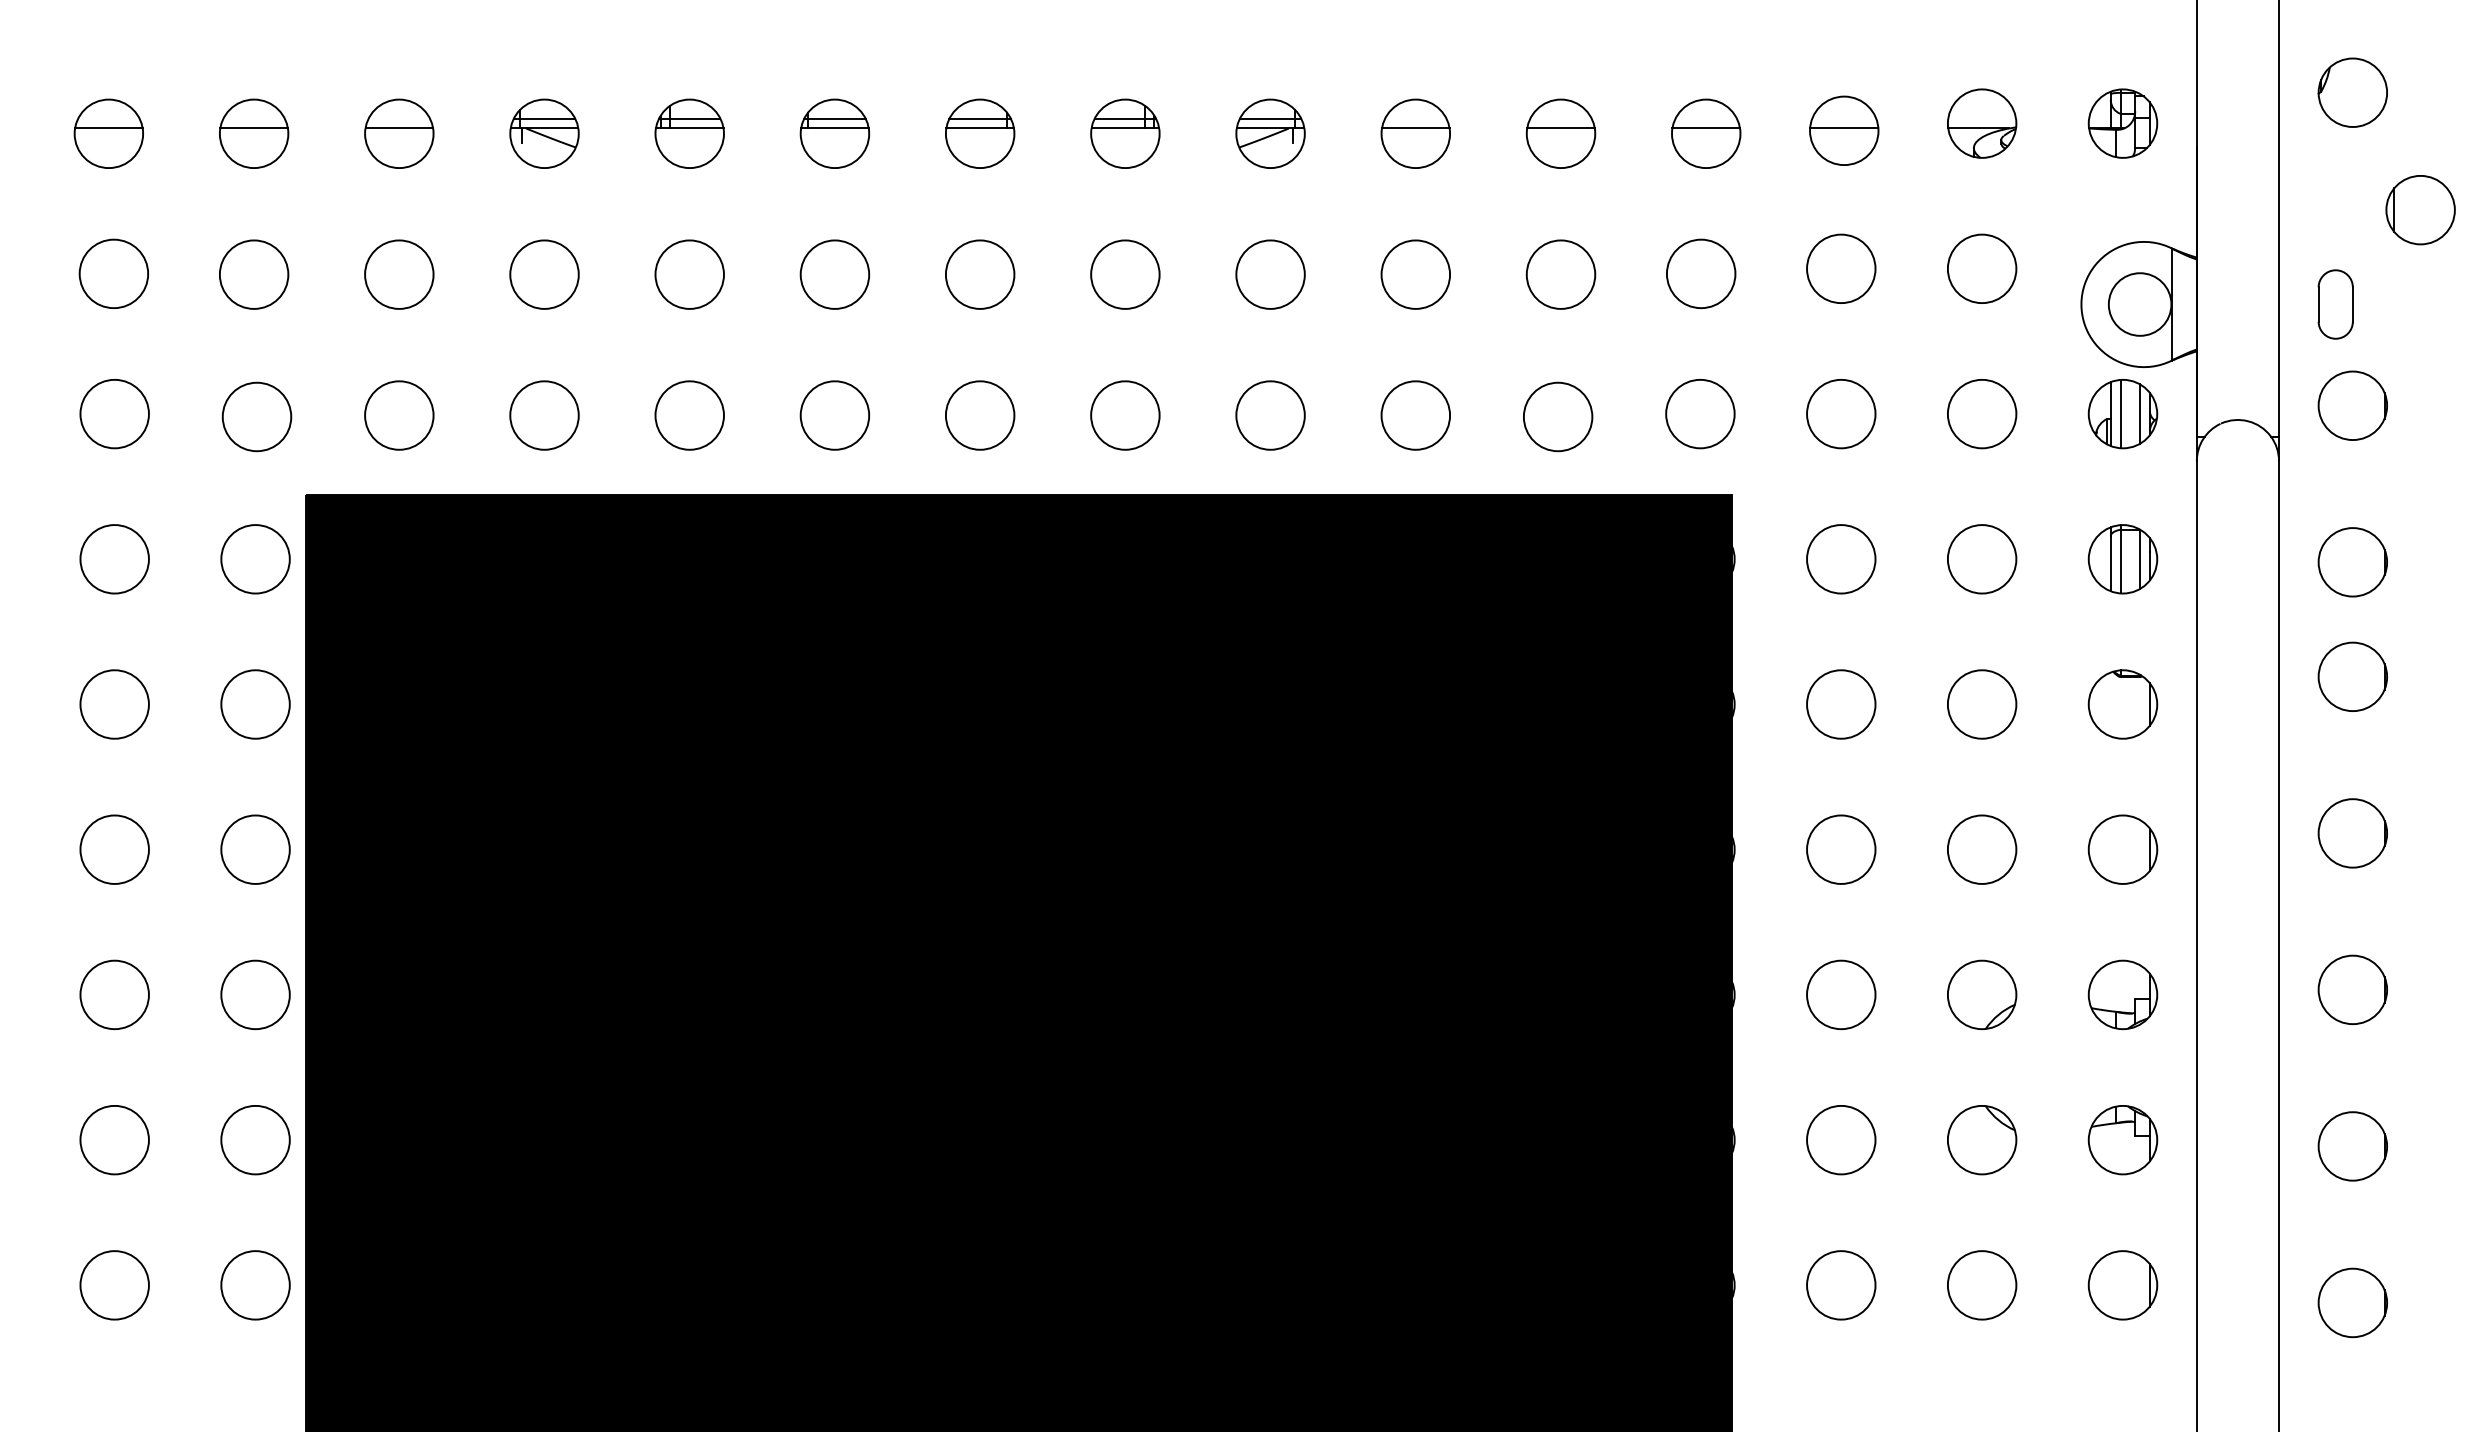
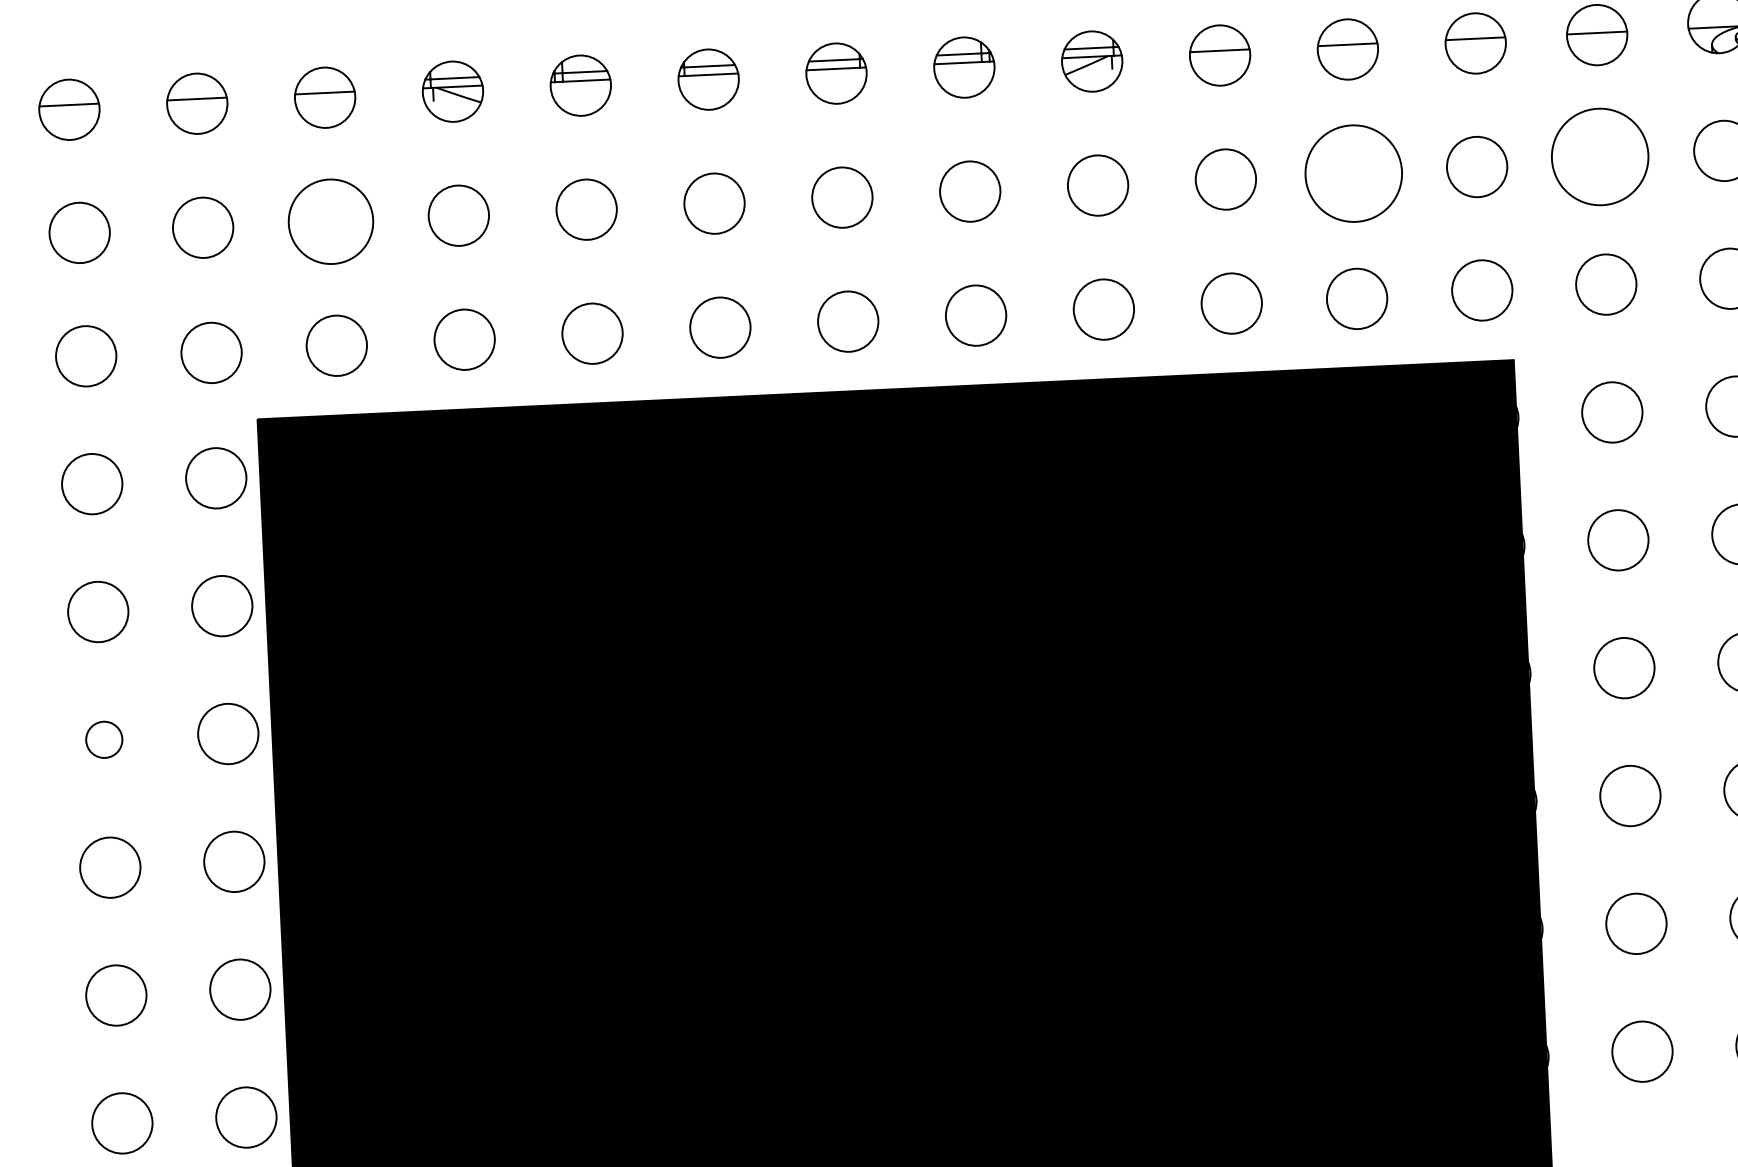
circle: (1841, 268) -> (1600, 156), size x1.6
circle: (399, 274) -> (331, 221), size x1.4
circle: (1560, 274) -> (1353, 173), size x1.6
circle: (114, 849) -> (104, 739), size x0.6

